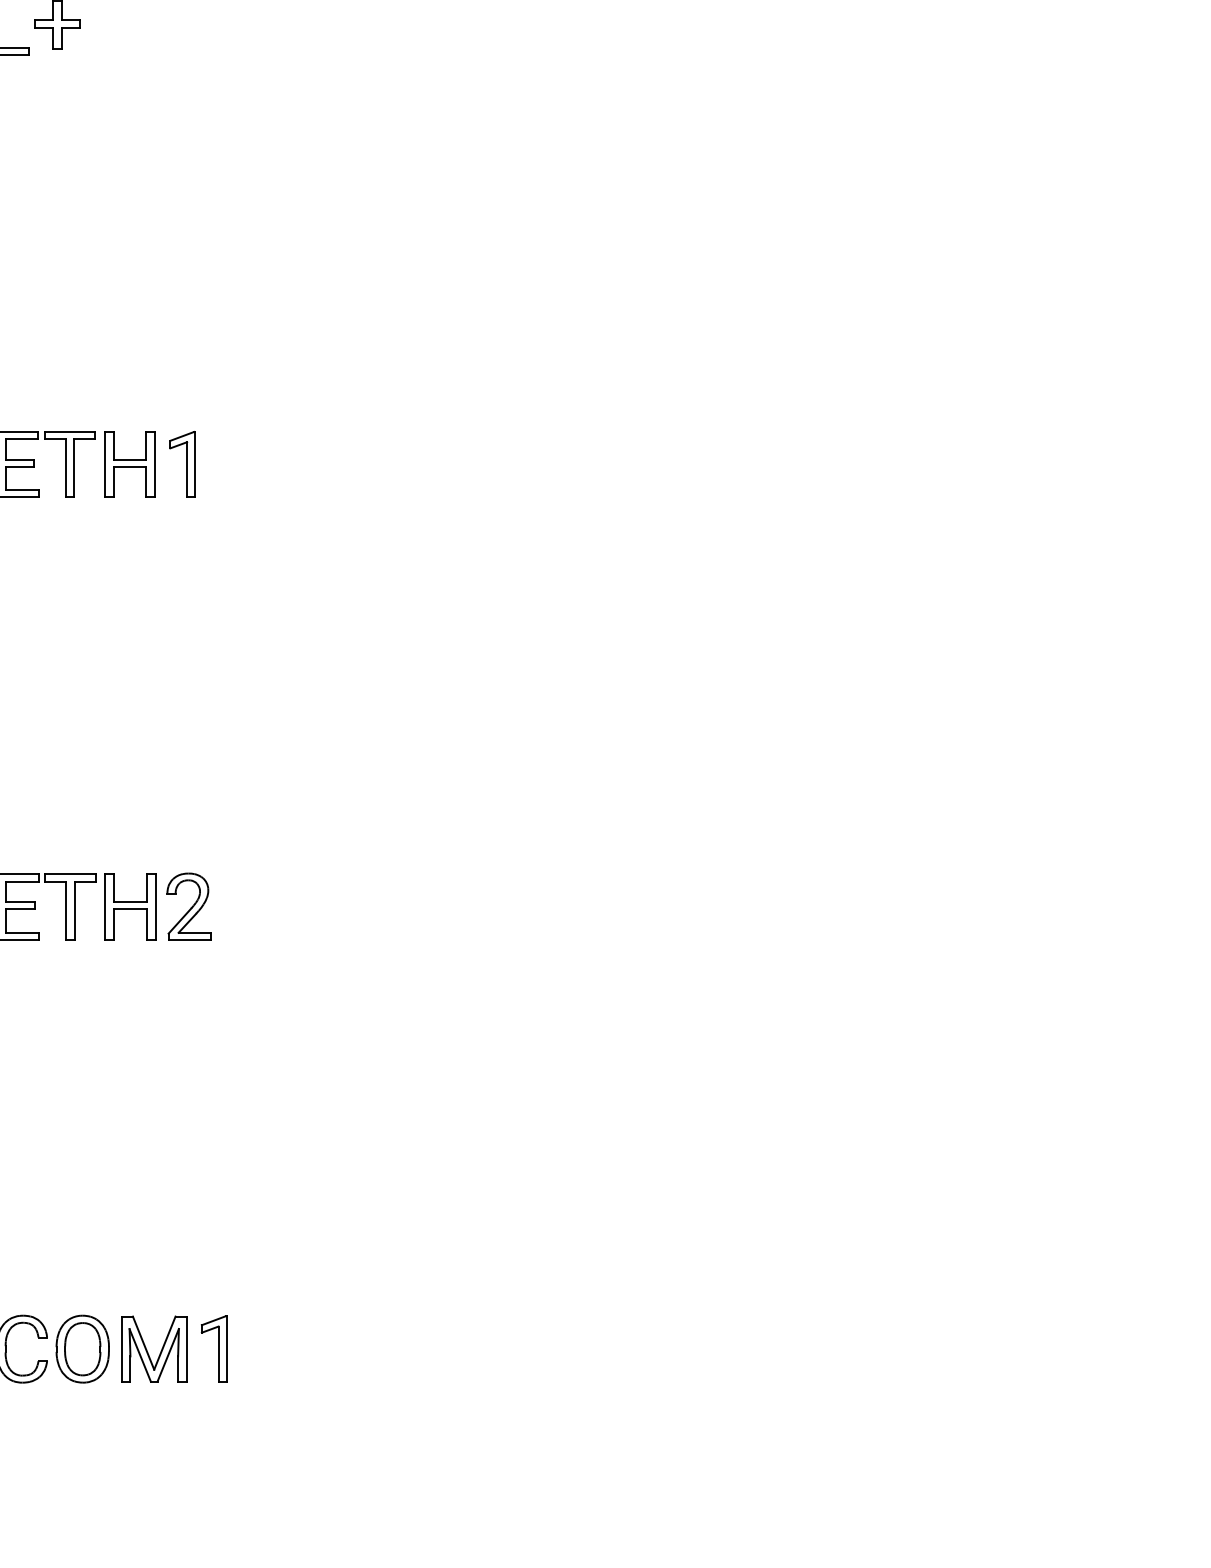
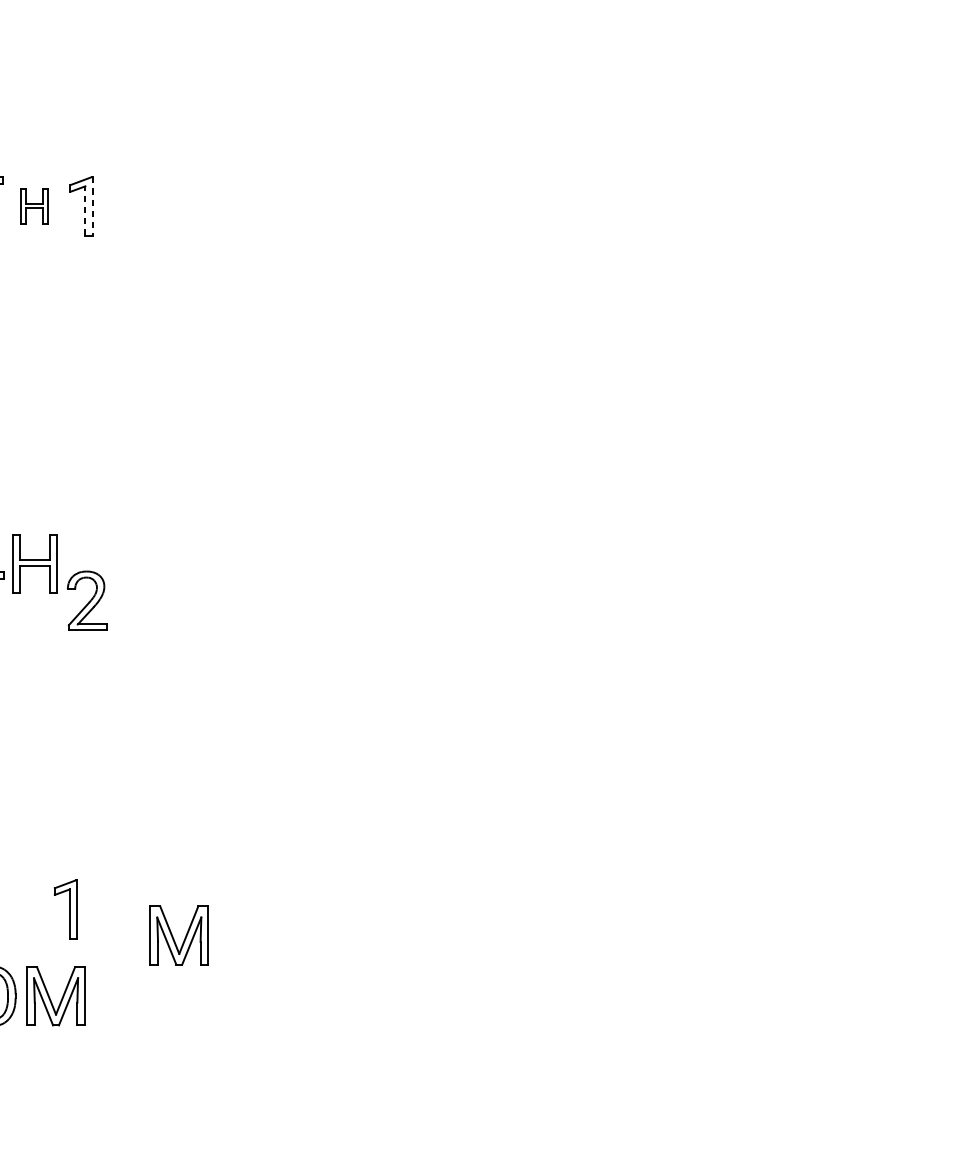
part: (129, 464) -> (33, 206), size x0.6
line: (195, 464) -> (92, 206), solid -> dashed
line: (187, 469) -> (85, 210), solid -> dashed
part: (130, 906) -> (34, 563), moved
part: (298, 1283) -> (184, 937), added
part: (213, 1348) -> (65, 909), moved

